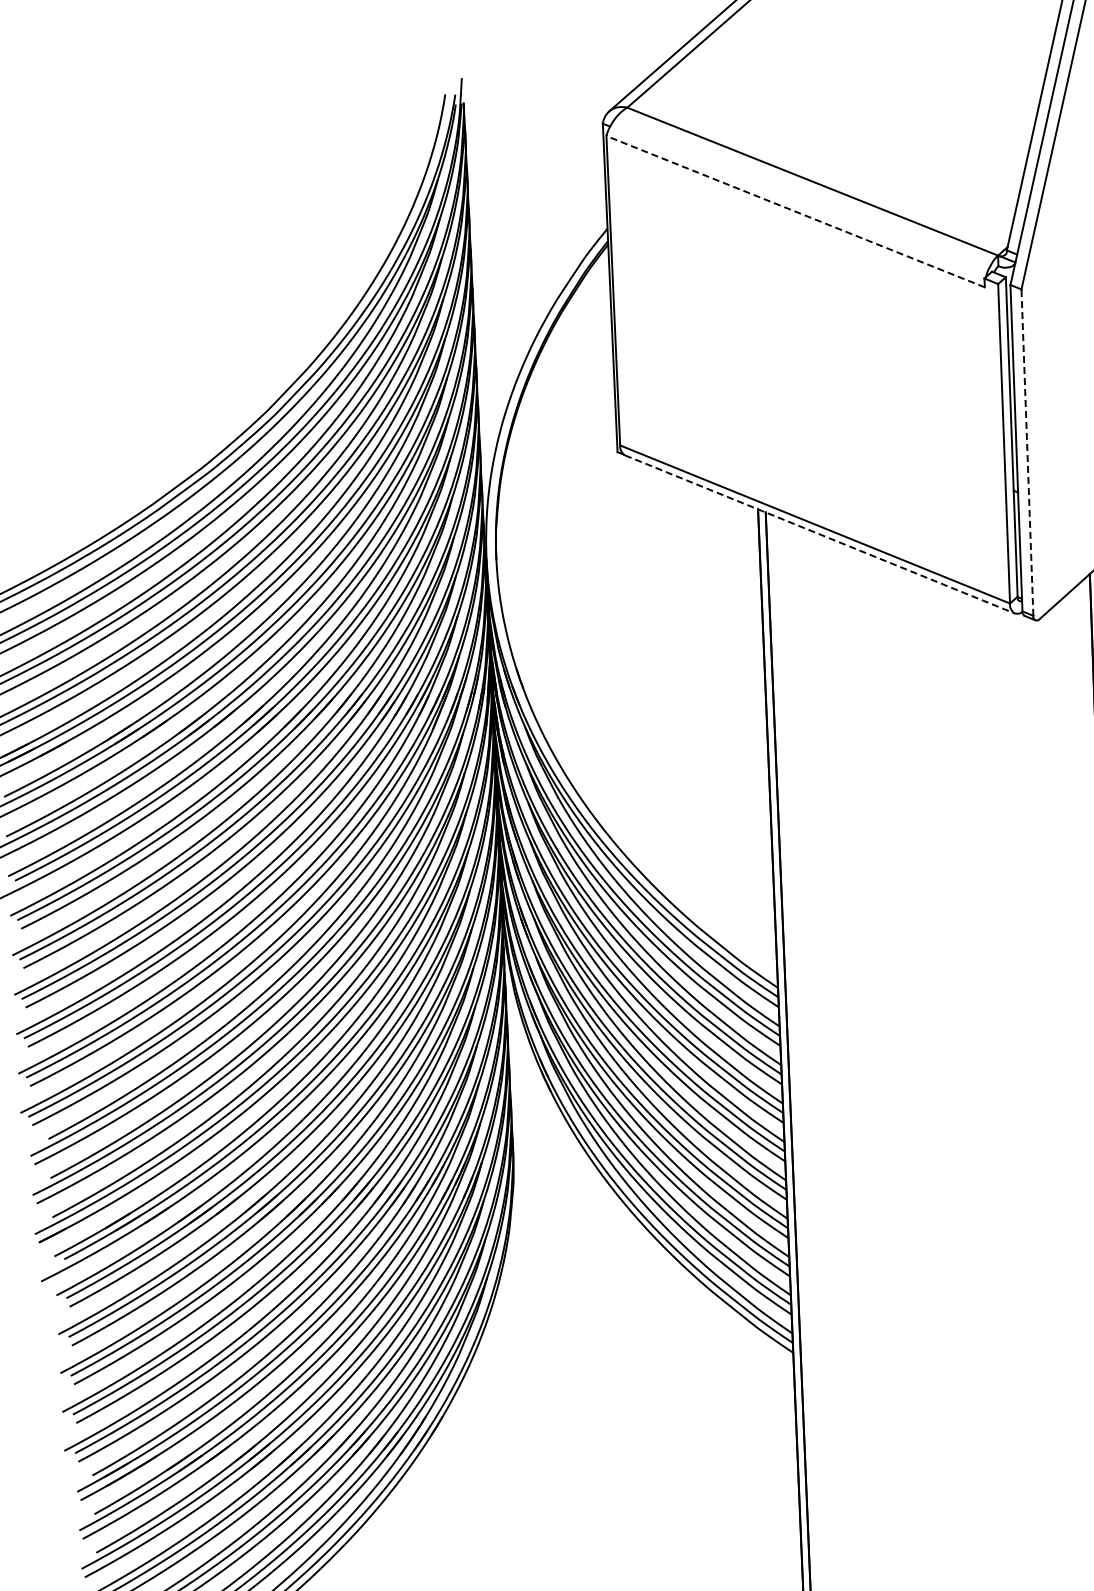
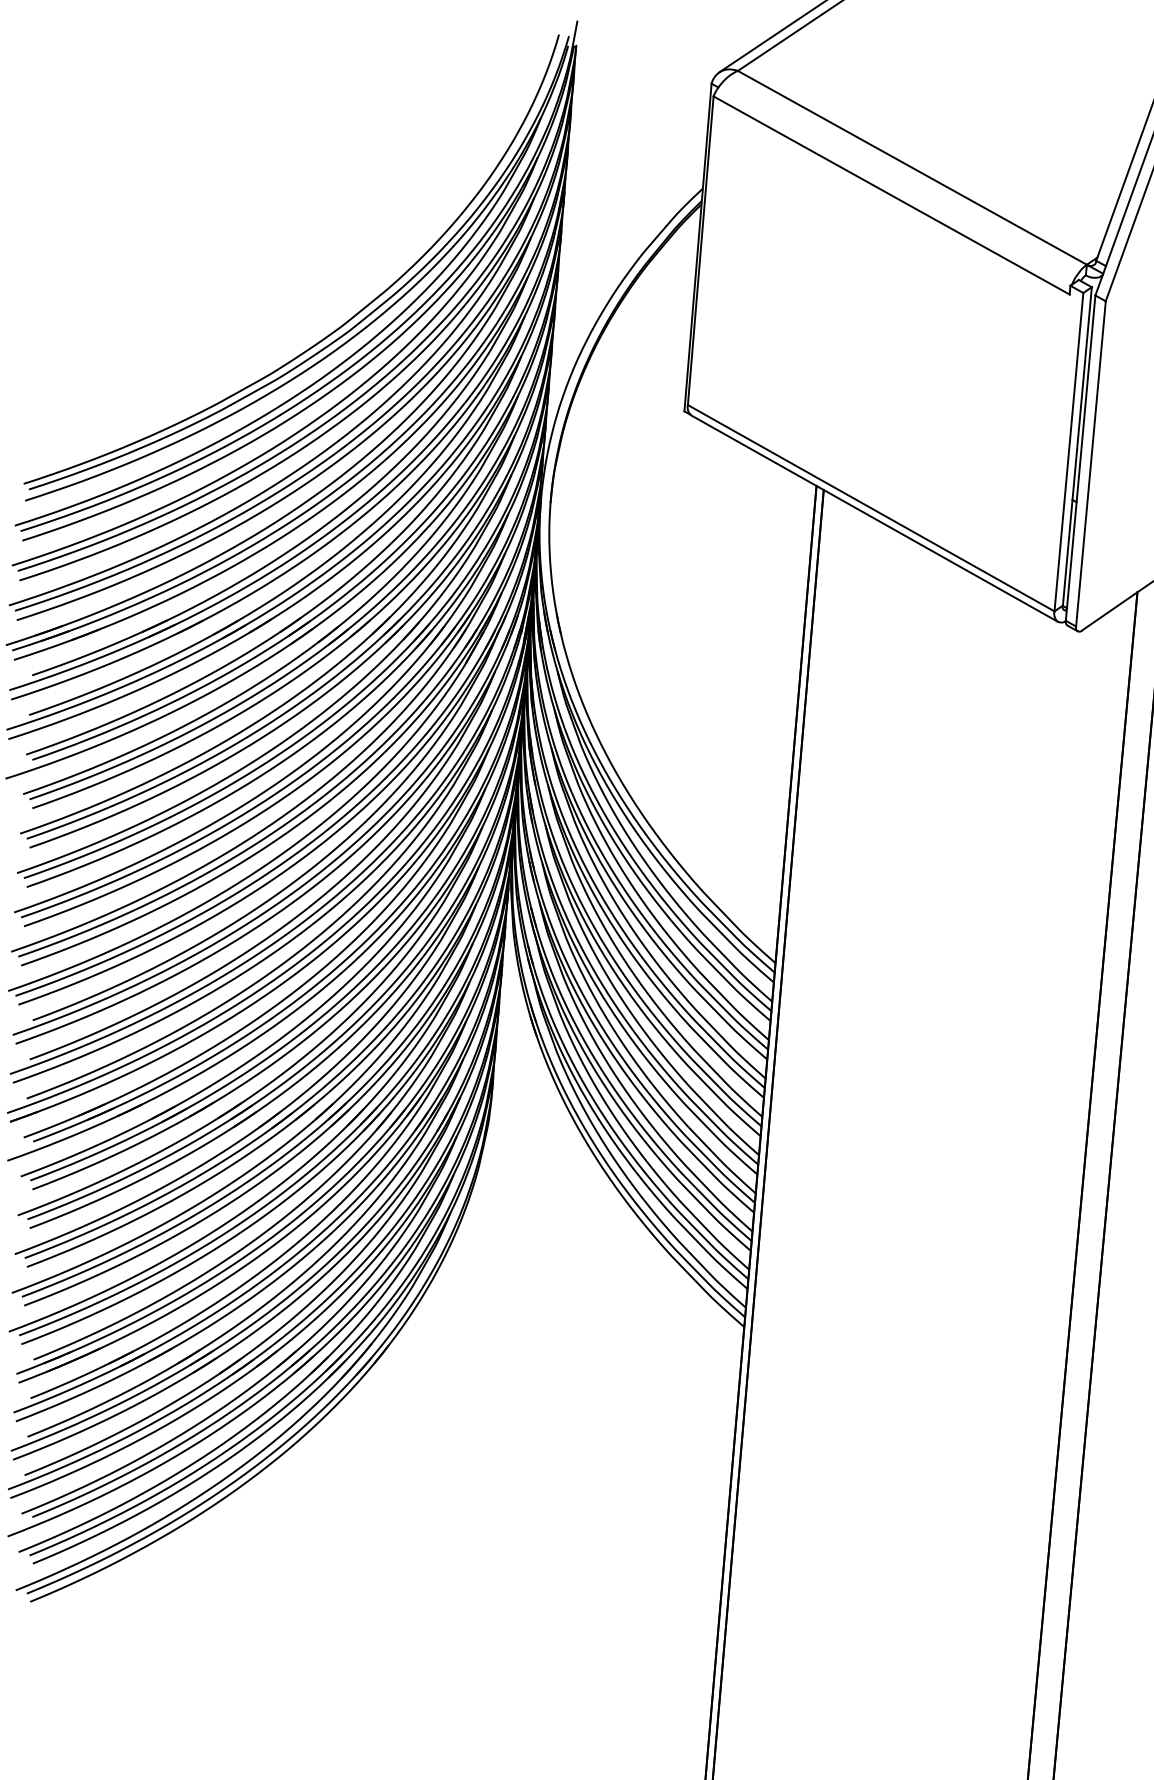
line: (795, 211) -> (891, 195), dashed -> solid
line: (1026, 452) -> (1090, 463), dashed -> solid
line: (820, 534) -> (875, 518), dashed -> solid

